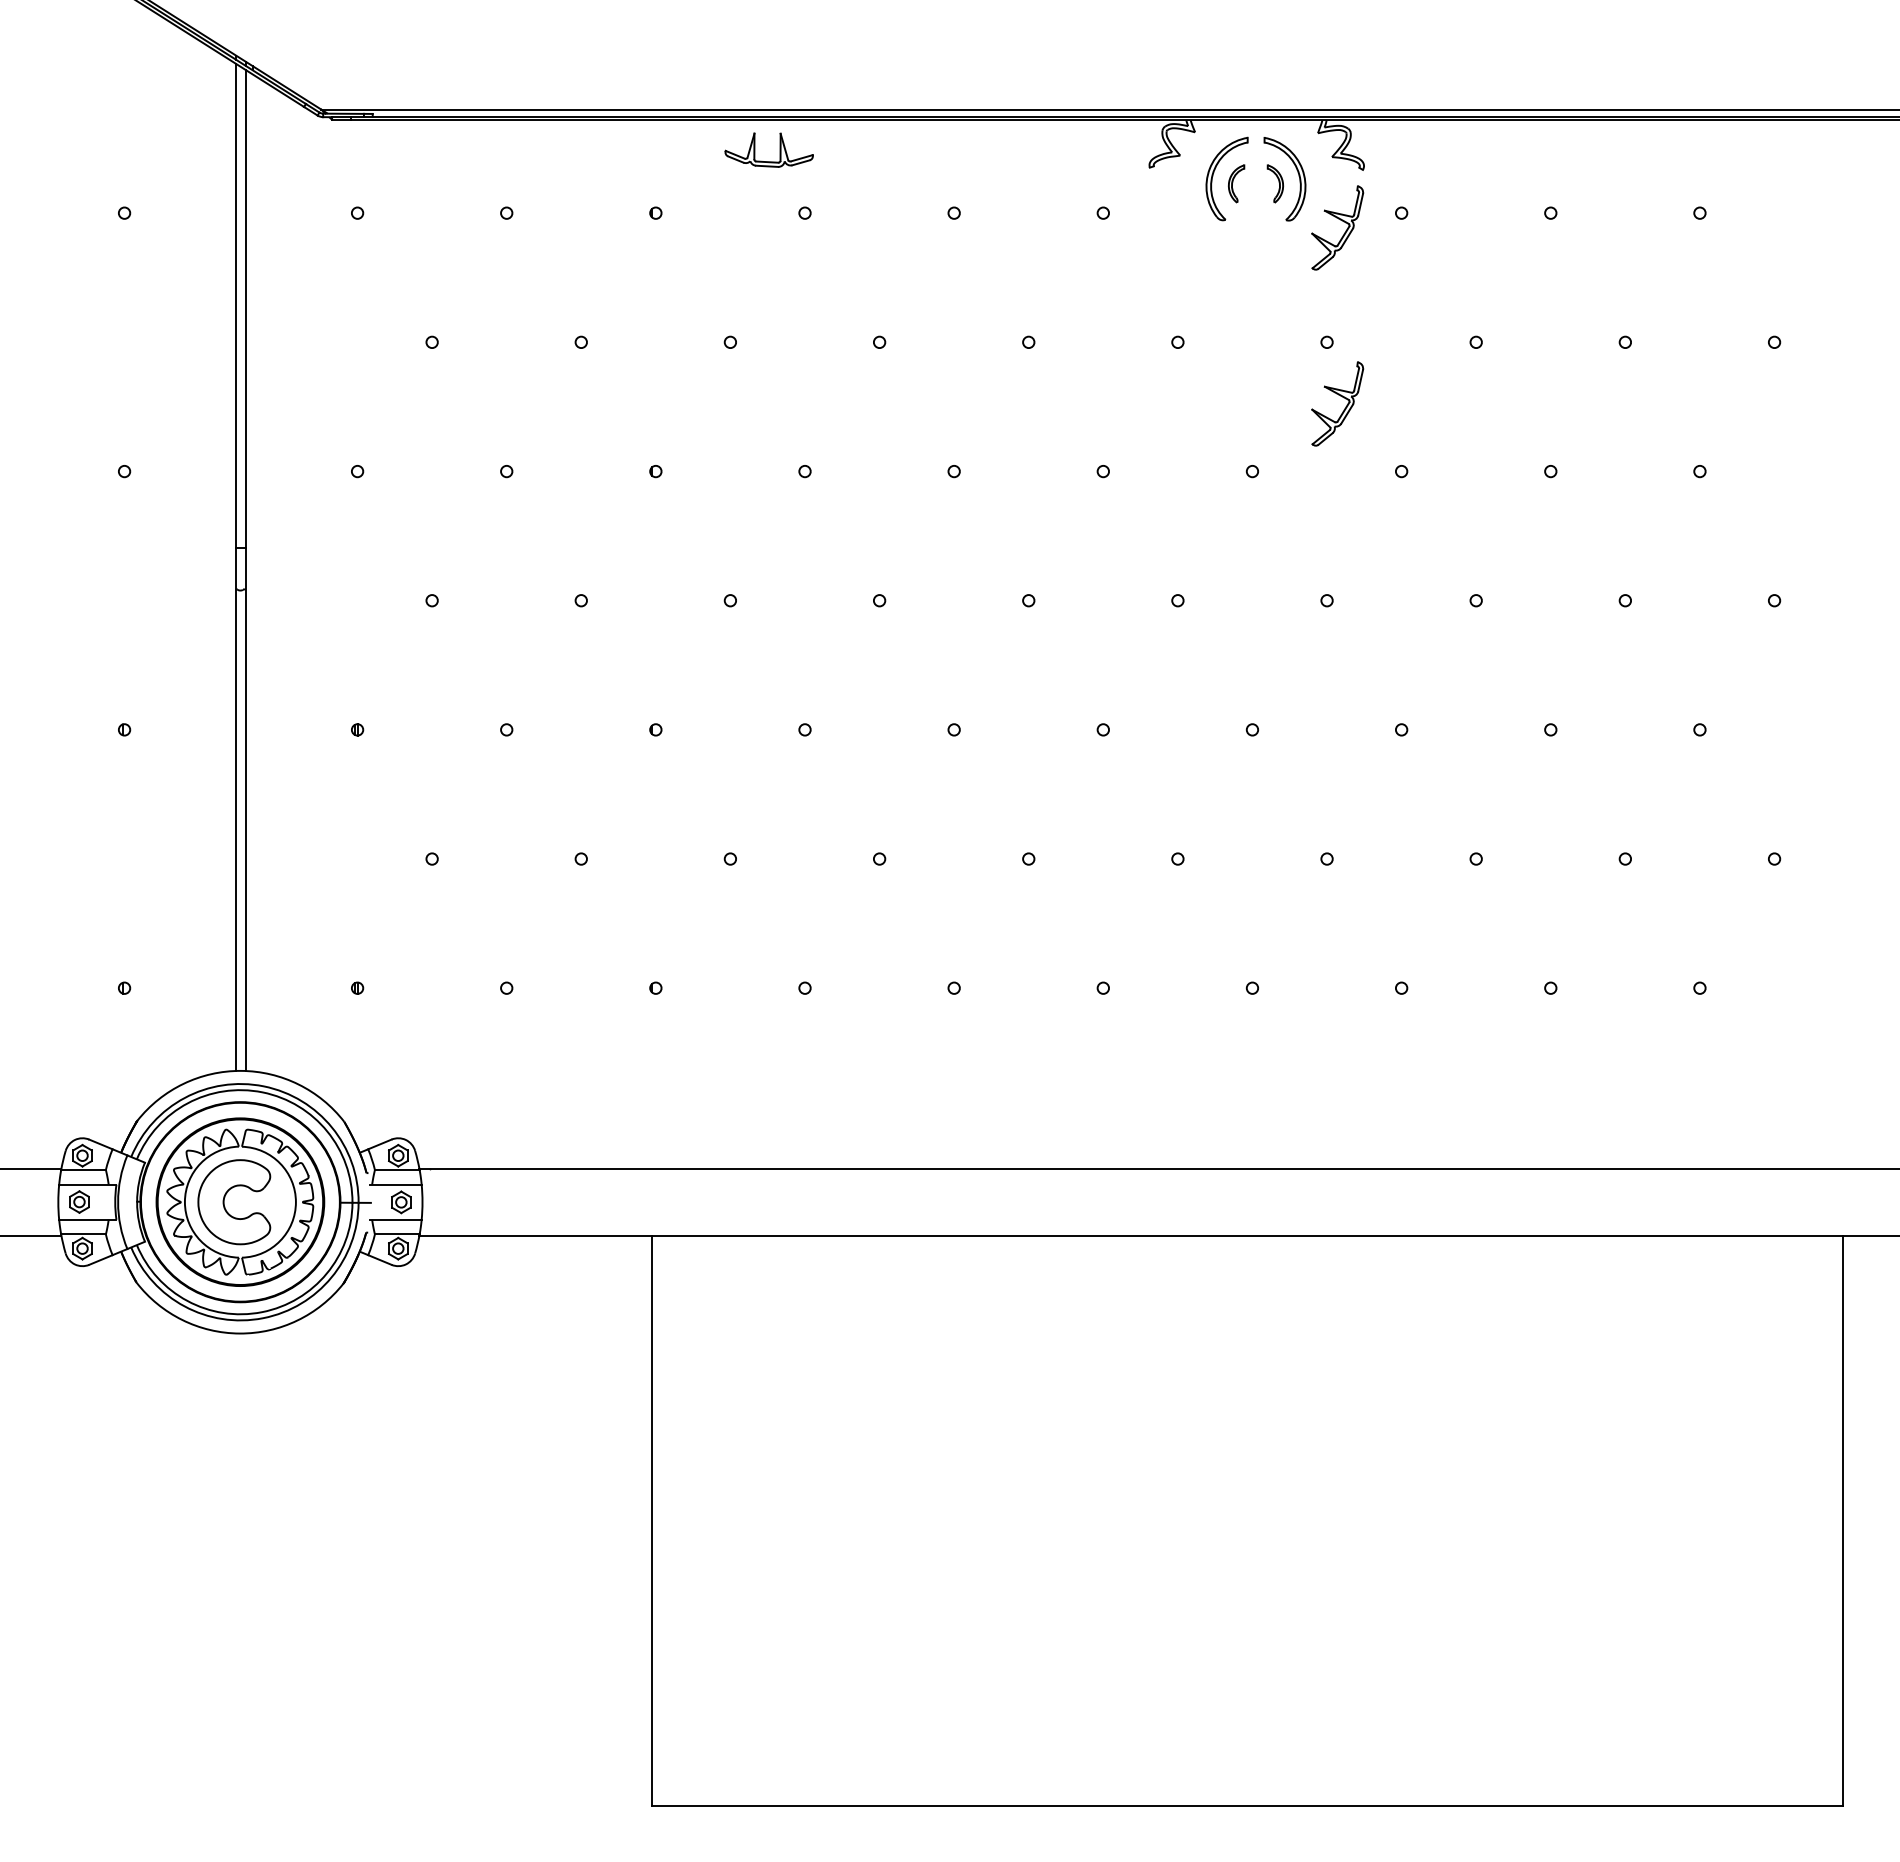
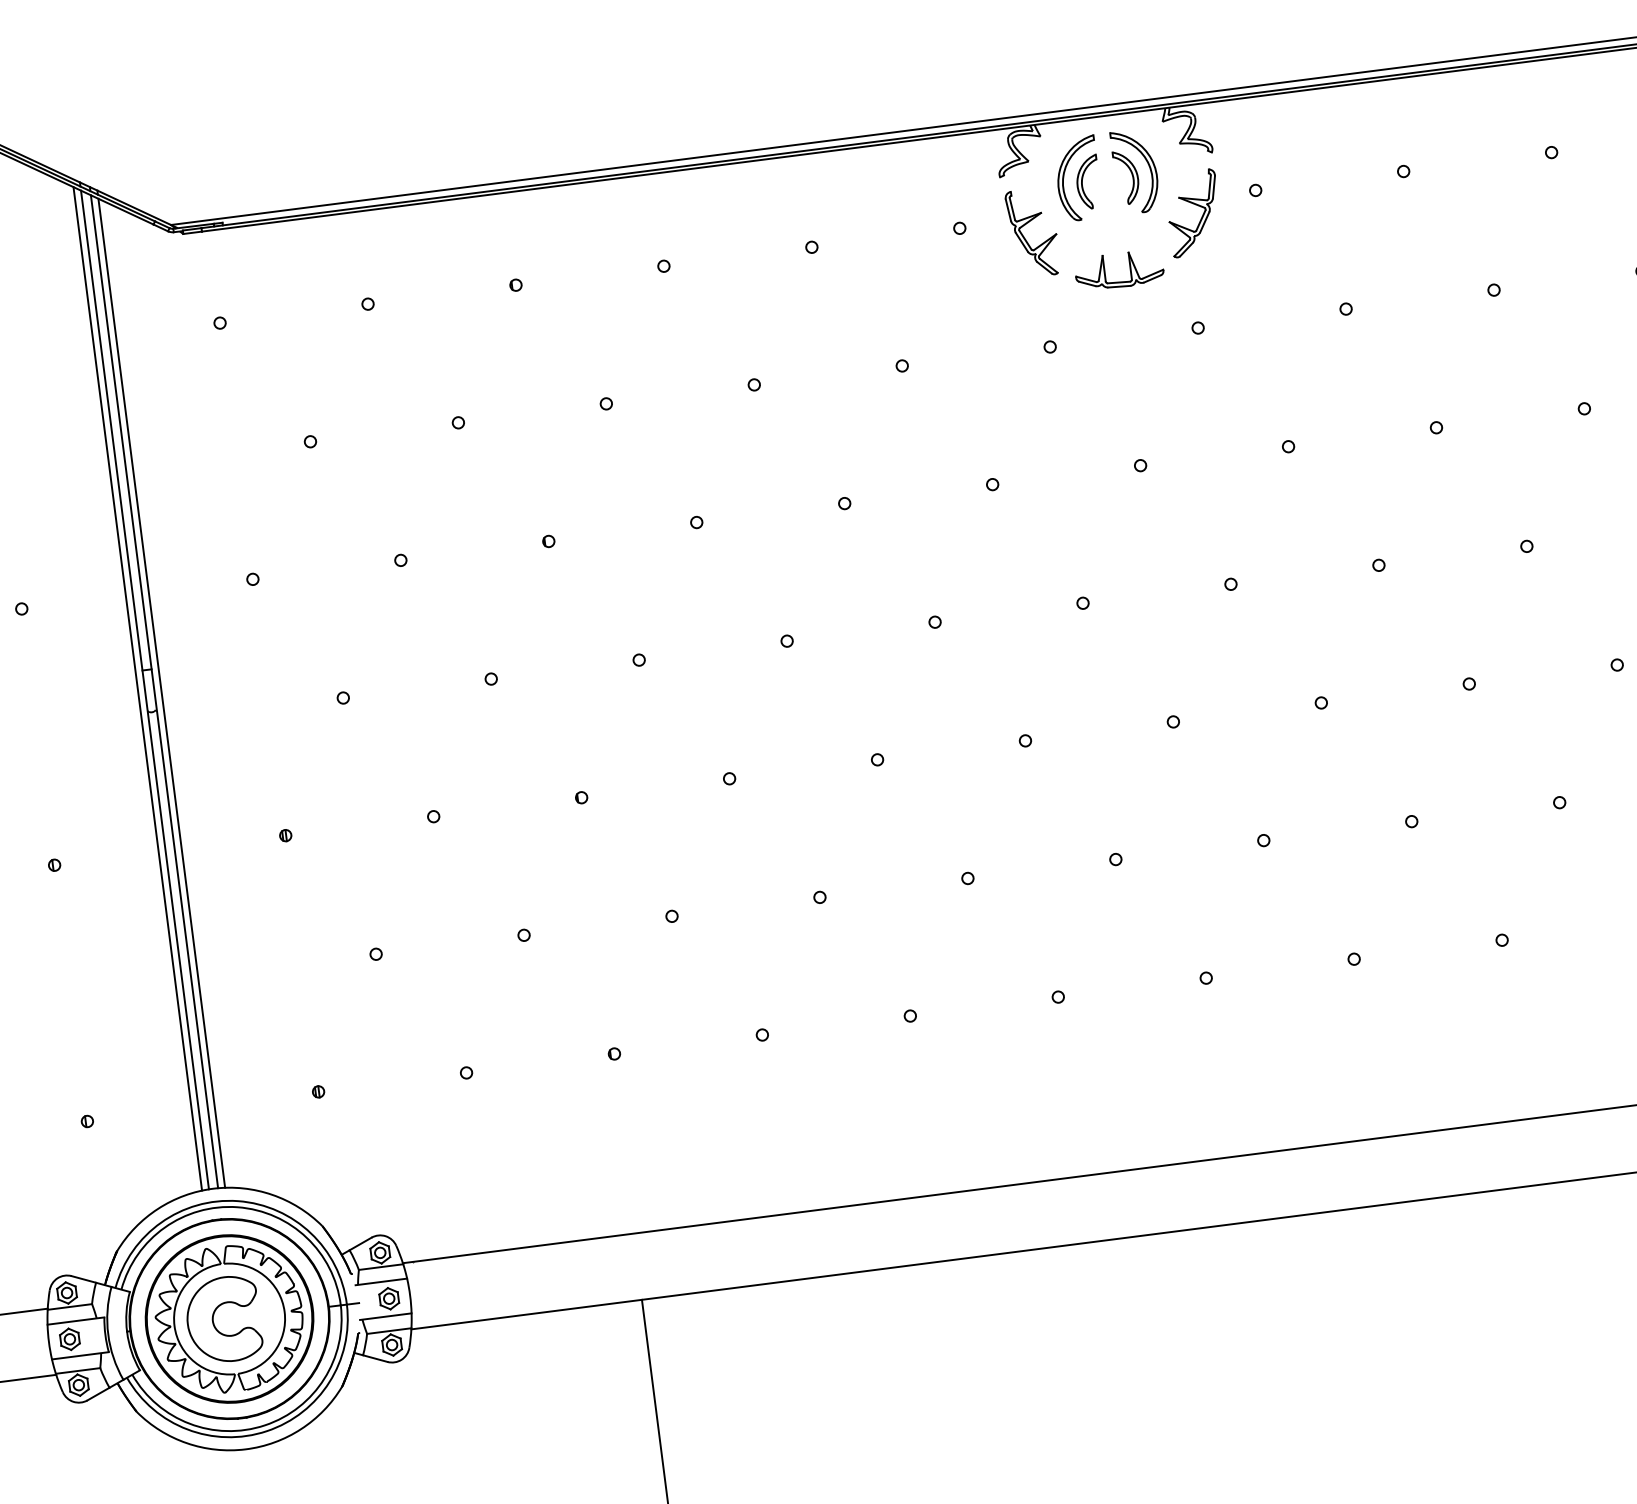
part: (779, 149) -> (1129, 268), moved
part: (1236, 183) -> (1088, 181), size x1.43
part: (1275, 183) -> (1126, 177), size x1.43
part: (1167, 231) -> (1025, 238), added
part: (1340, 396) -> (1218, 380), removed
line: (229, 565) -> (137, 688), added
line: (252, 572) -> (161, 692), added

